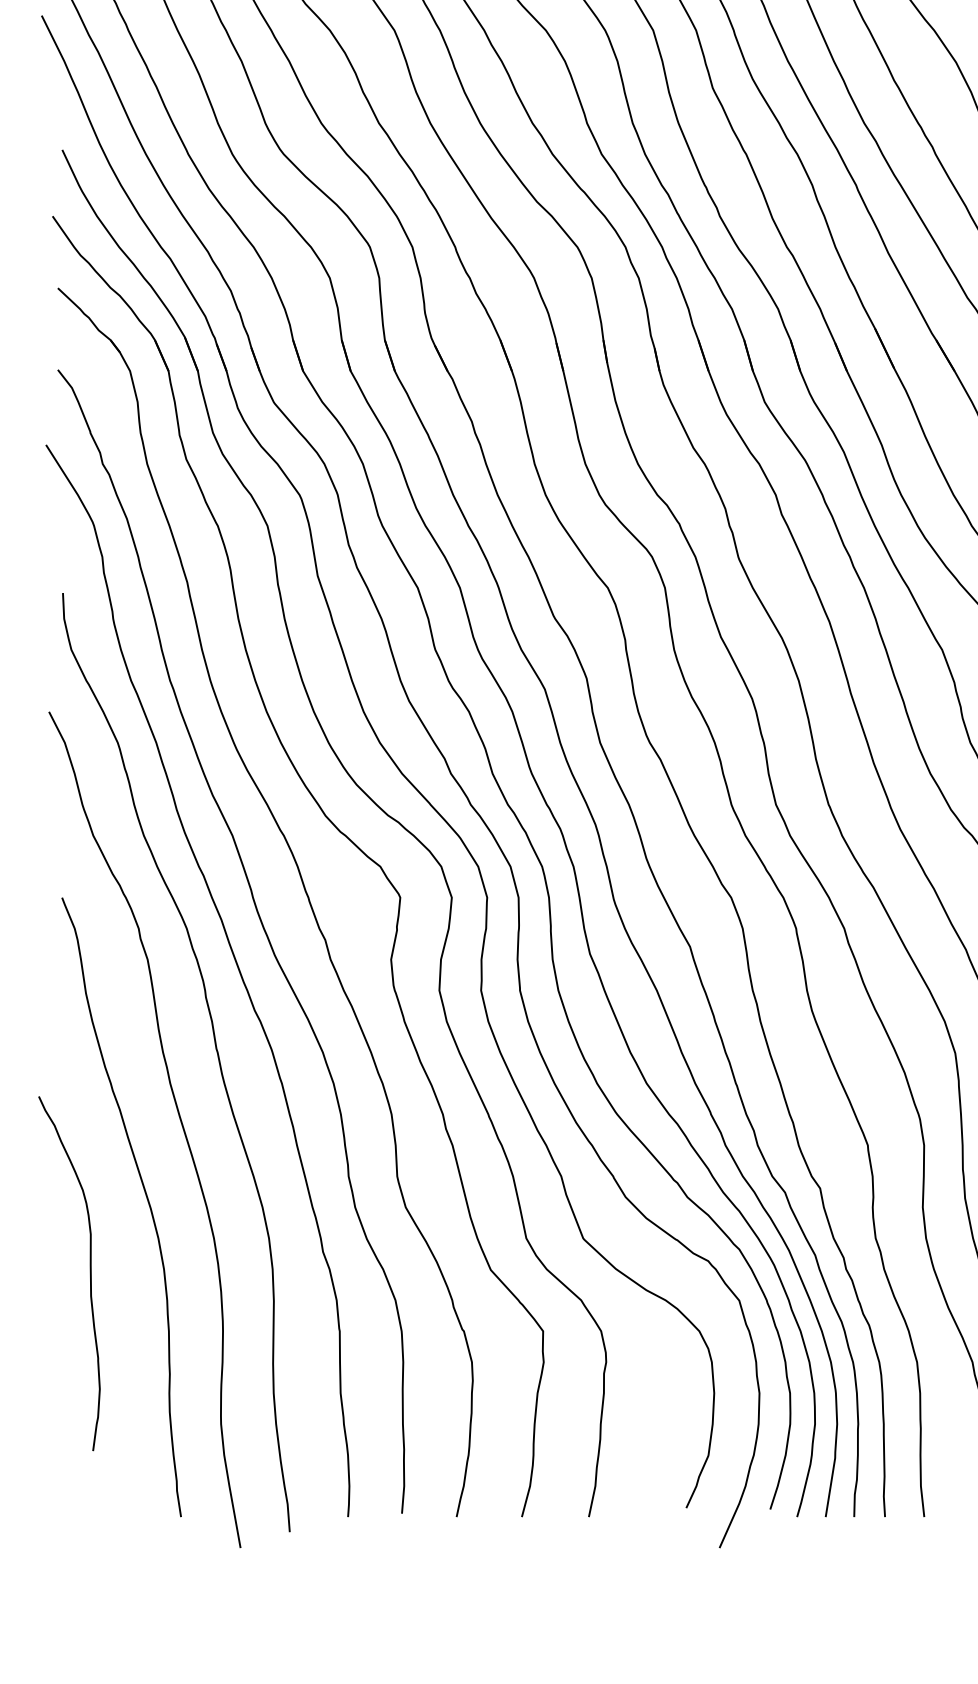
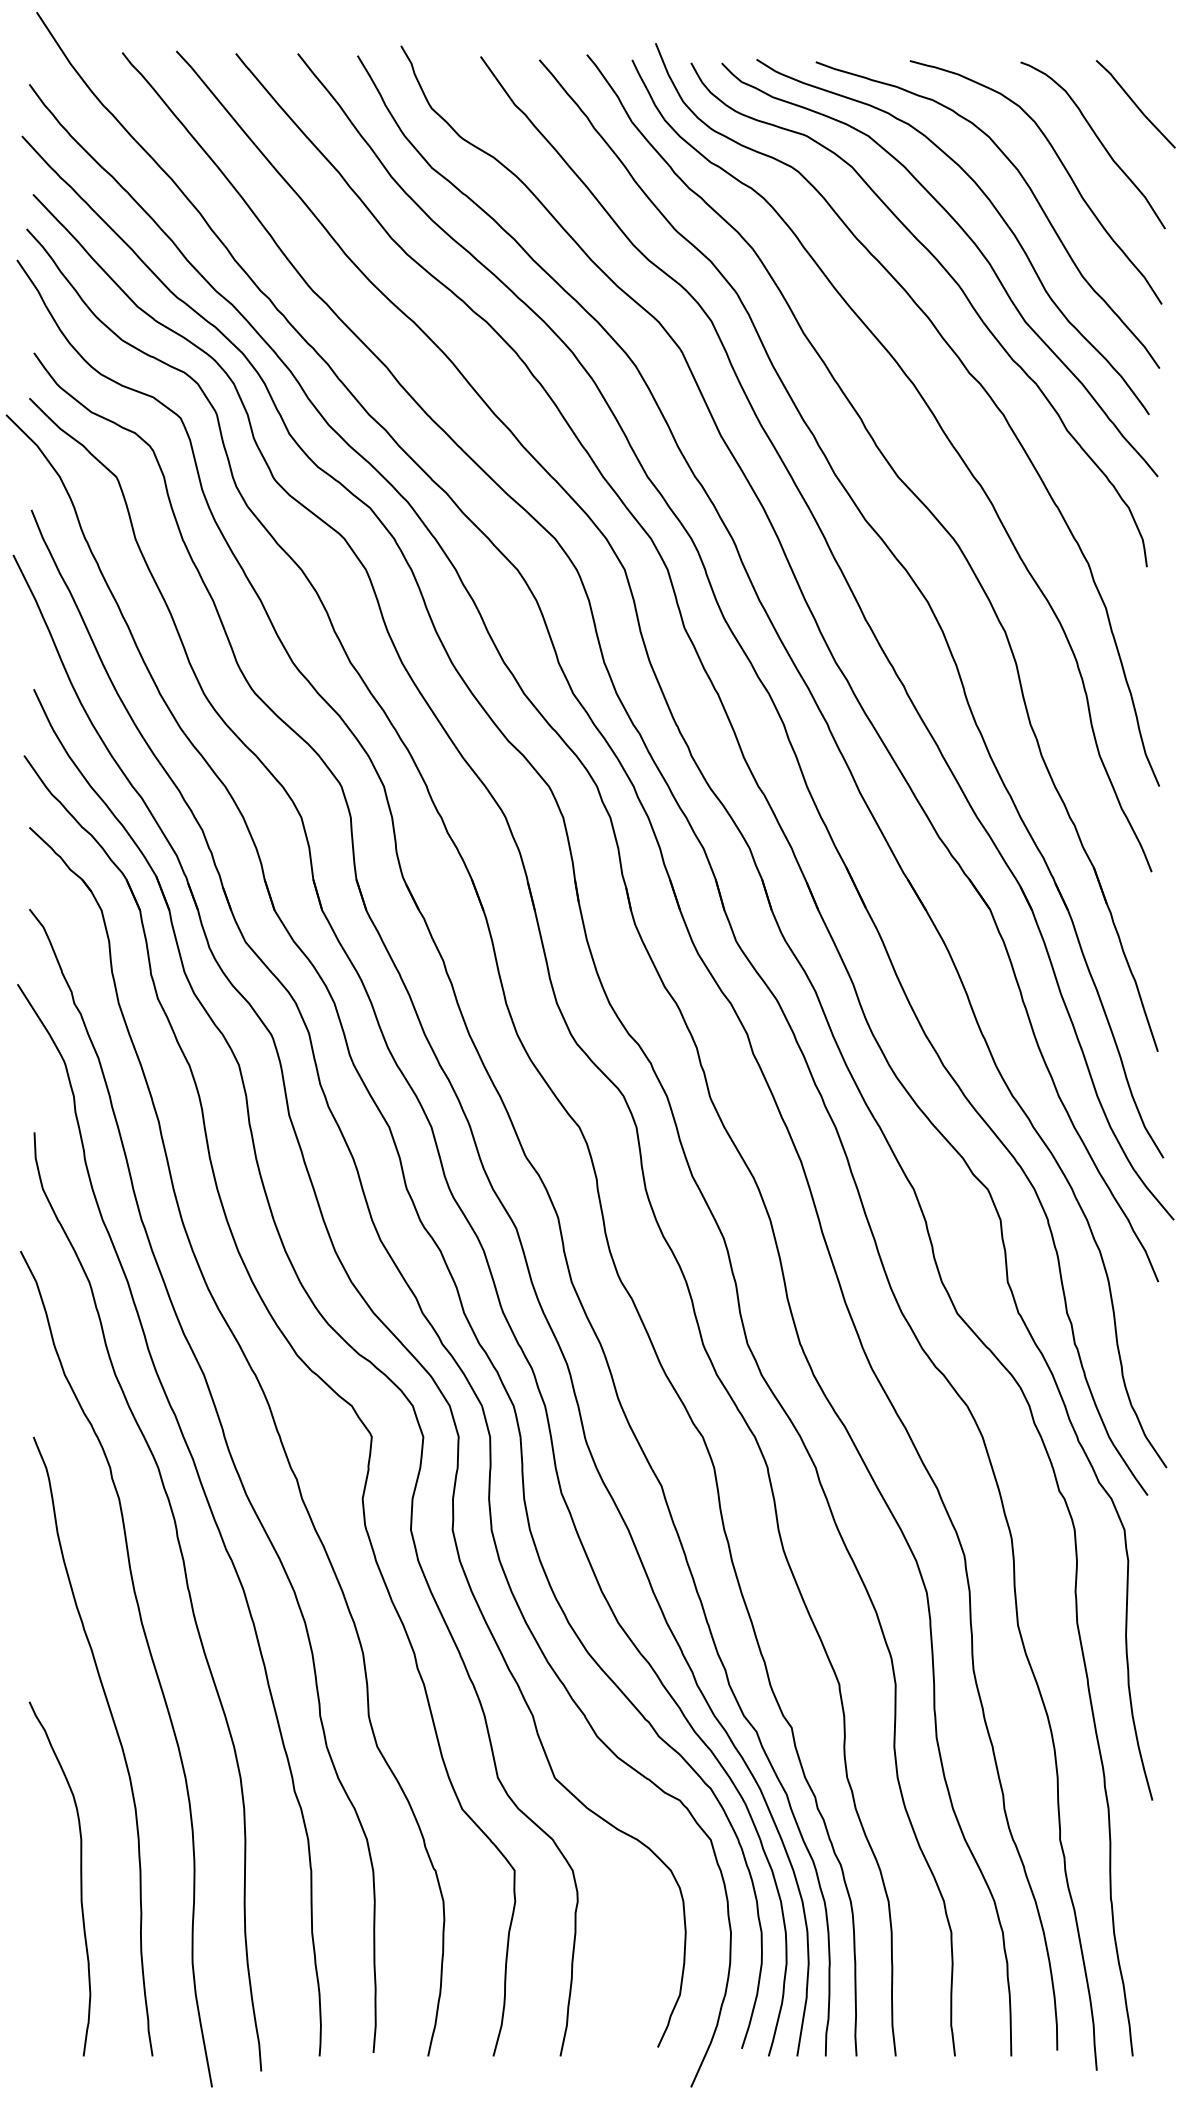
curve: (89, 1273) -> (80, 1878), moved

